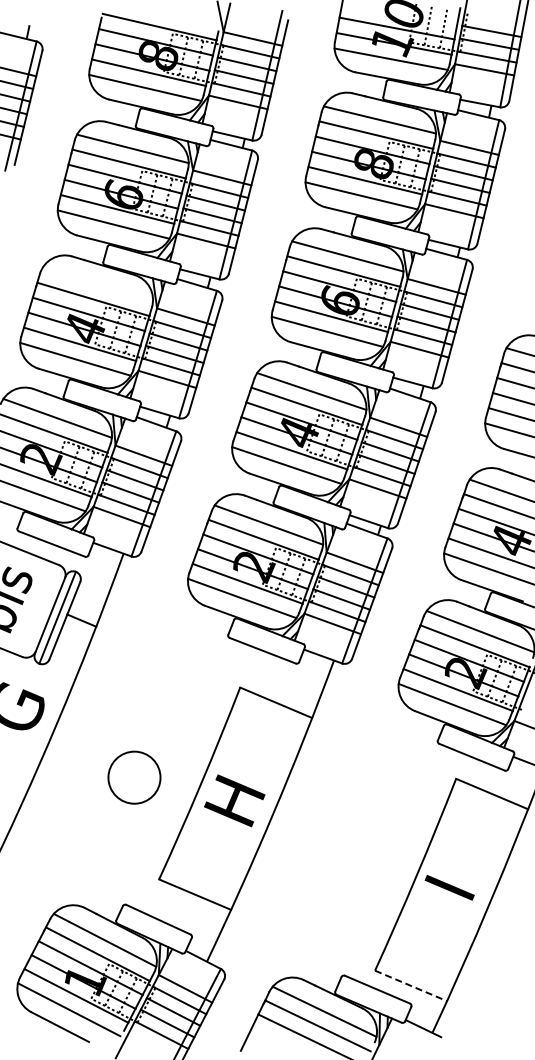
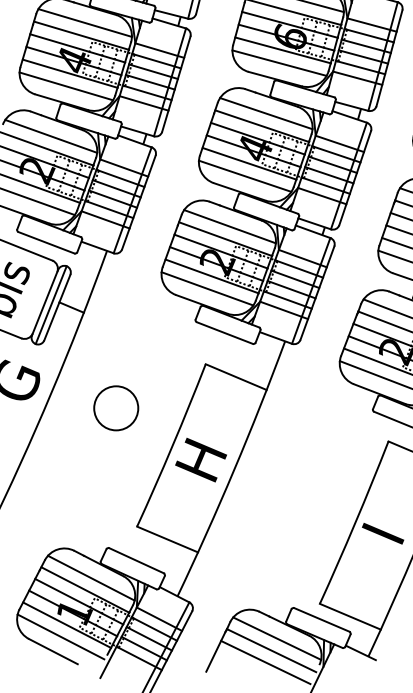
line: (97, 284) -> (84, 23), added
circle: (134, 777) -> (116, 408), moved
line: (411, 986) -> (350, 617), dashed -> solid

